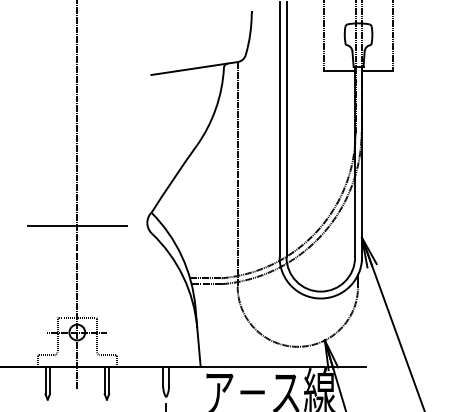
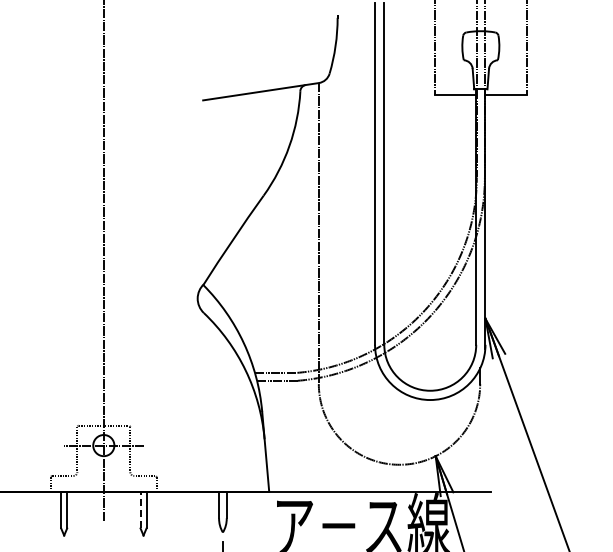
line: (77, 225) -> (103, 302), removed
line: (104, 380) -> (140, 509), solid -> dashed

